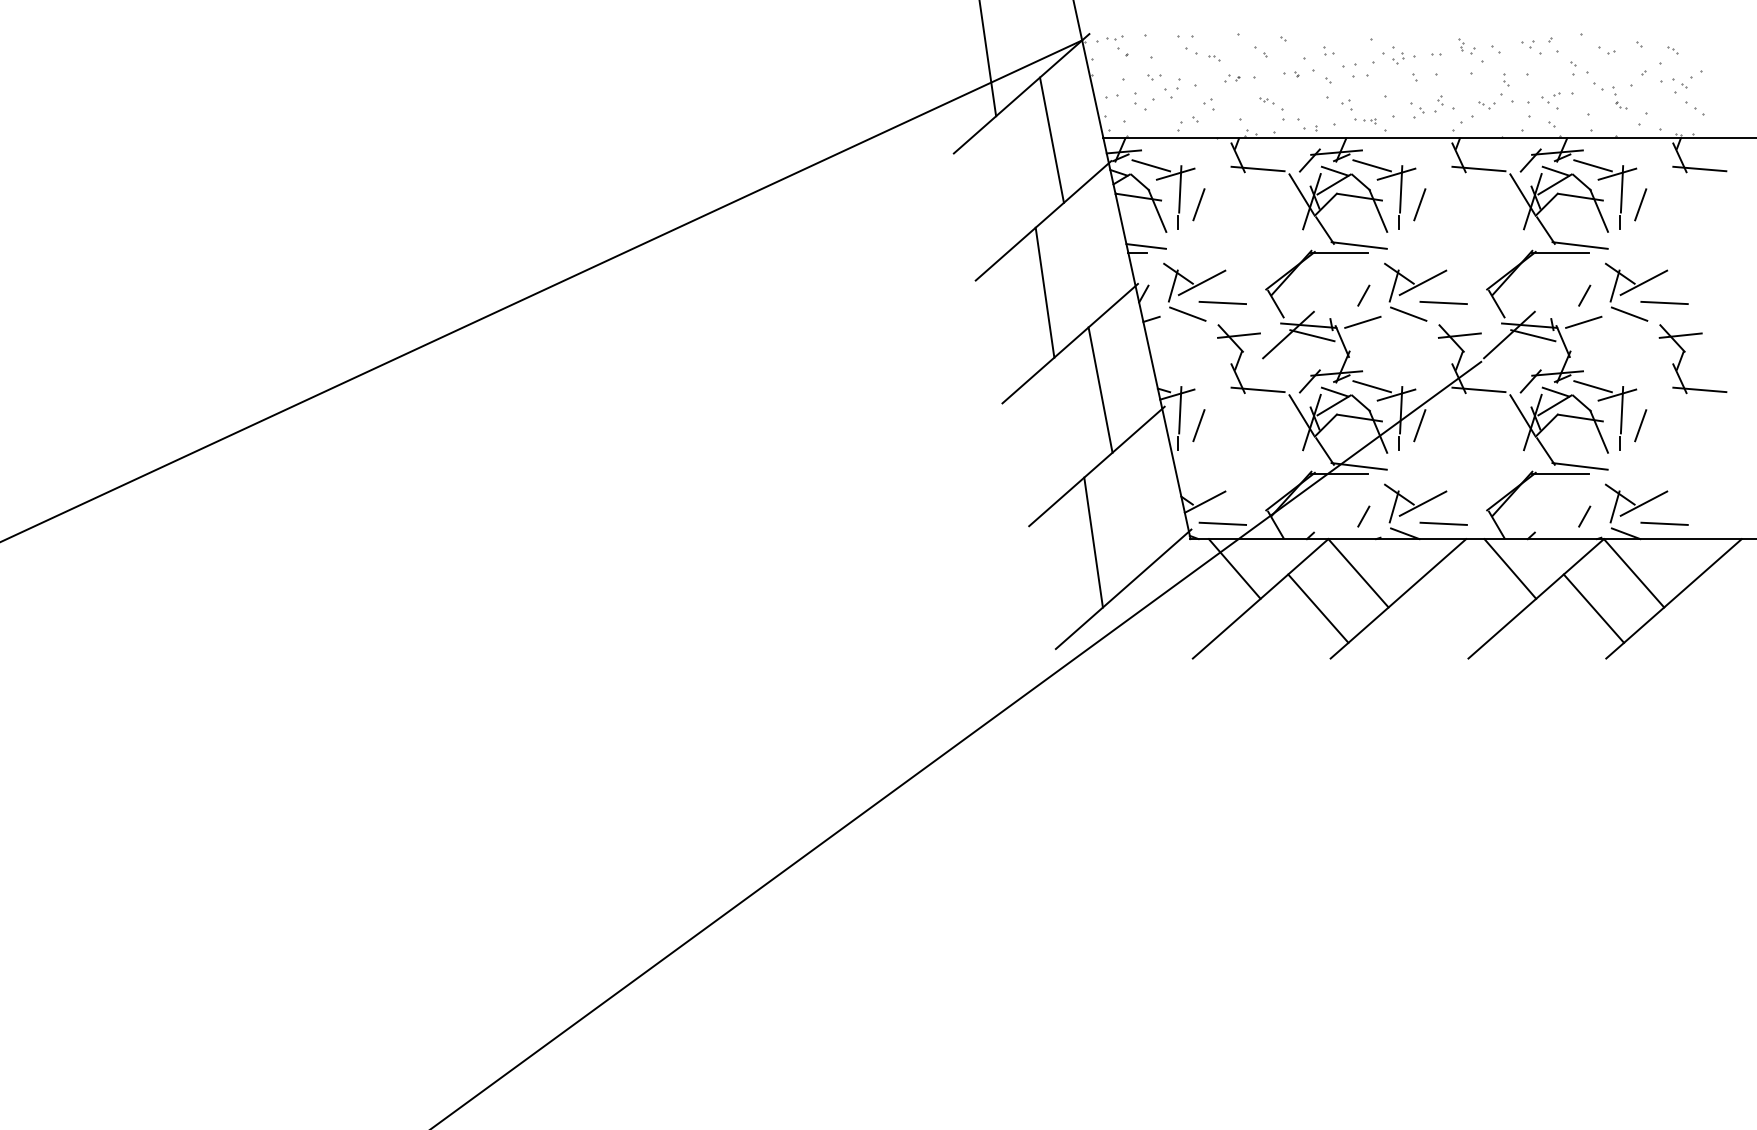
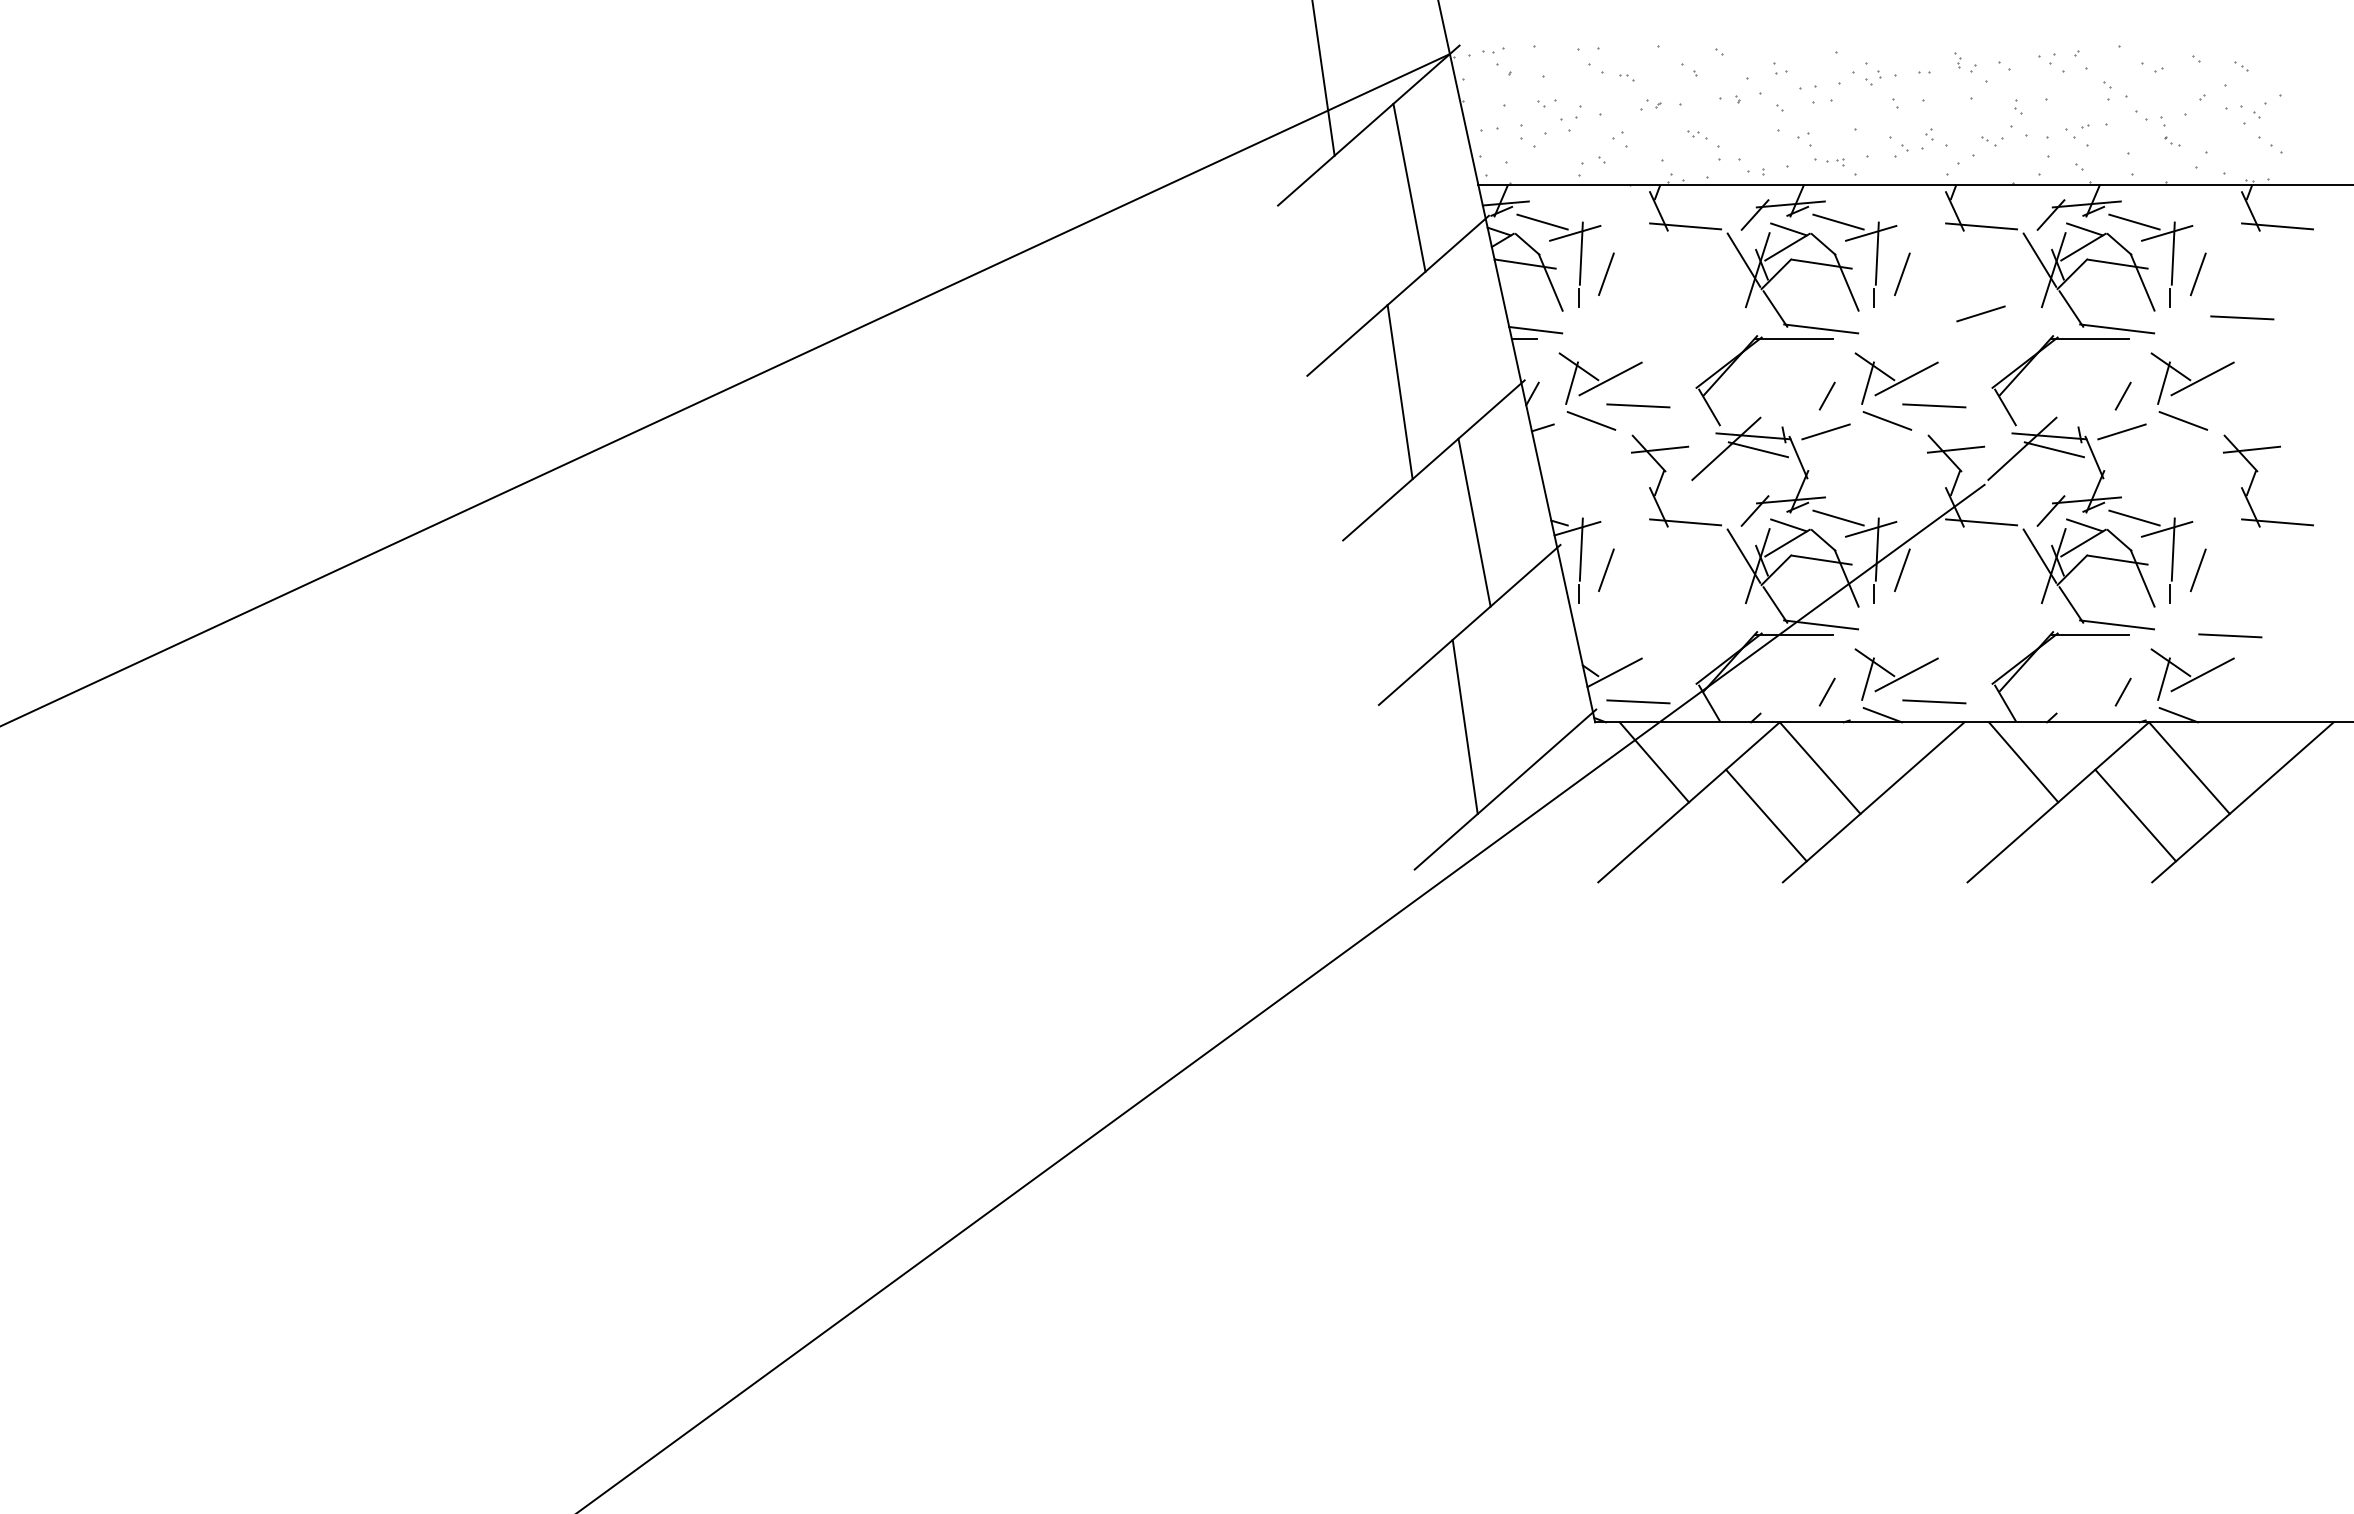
line: (1478, 234) -> (1980, 313), added
line: (1664, 302) -> (2242, 317), moved
line: (1664, 523) -> (2230, 635), moved

